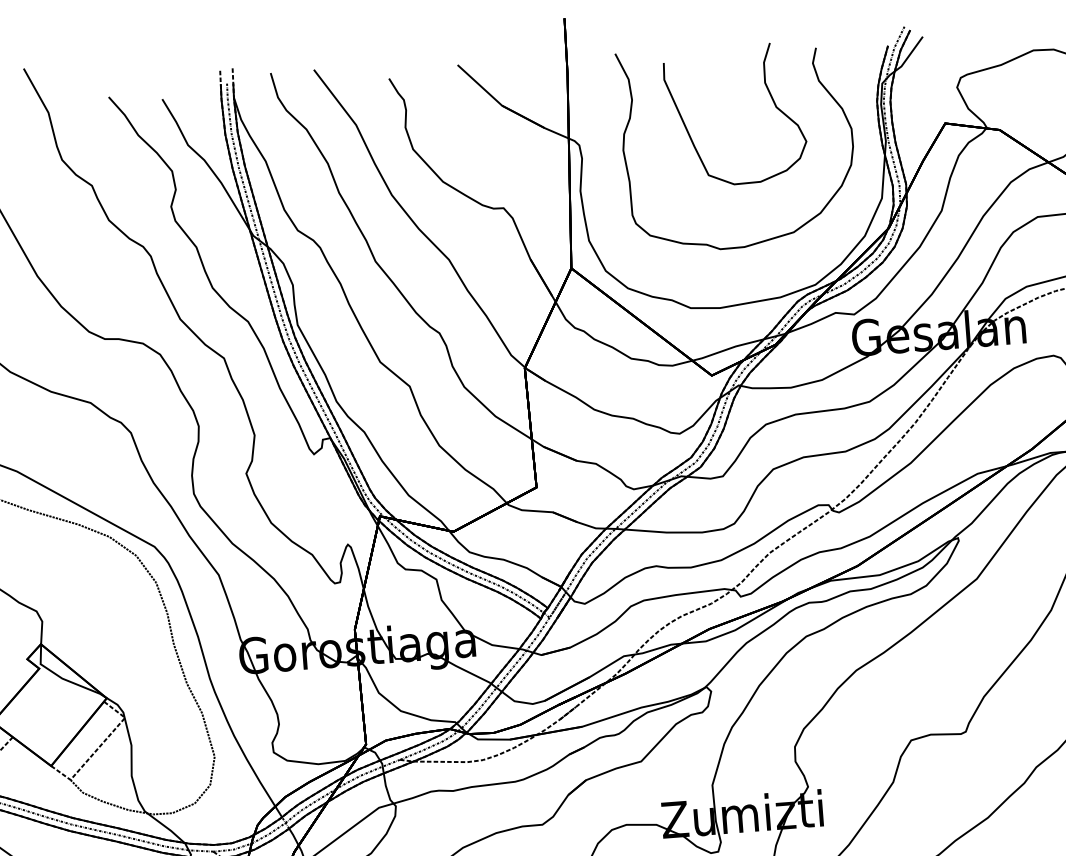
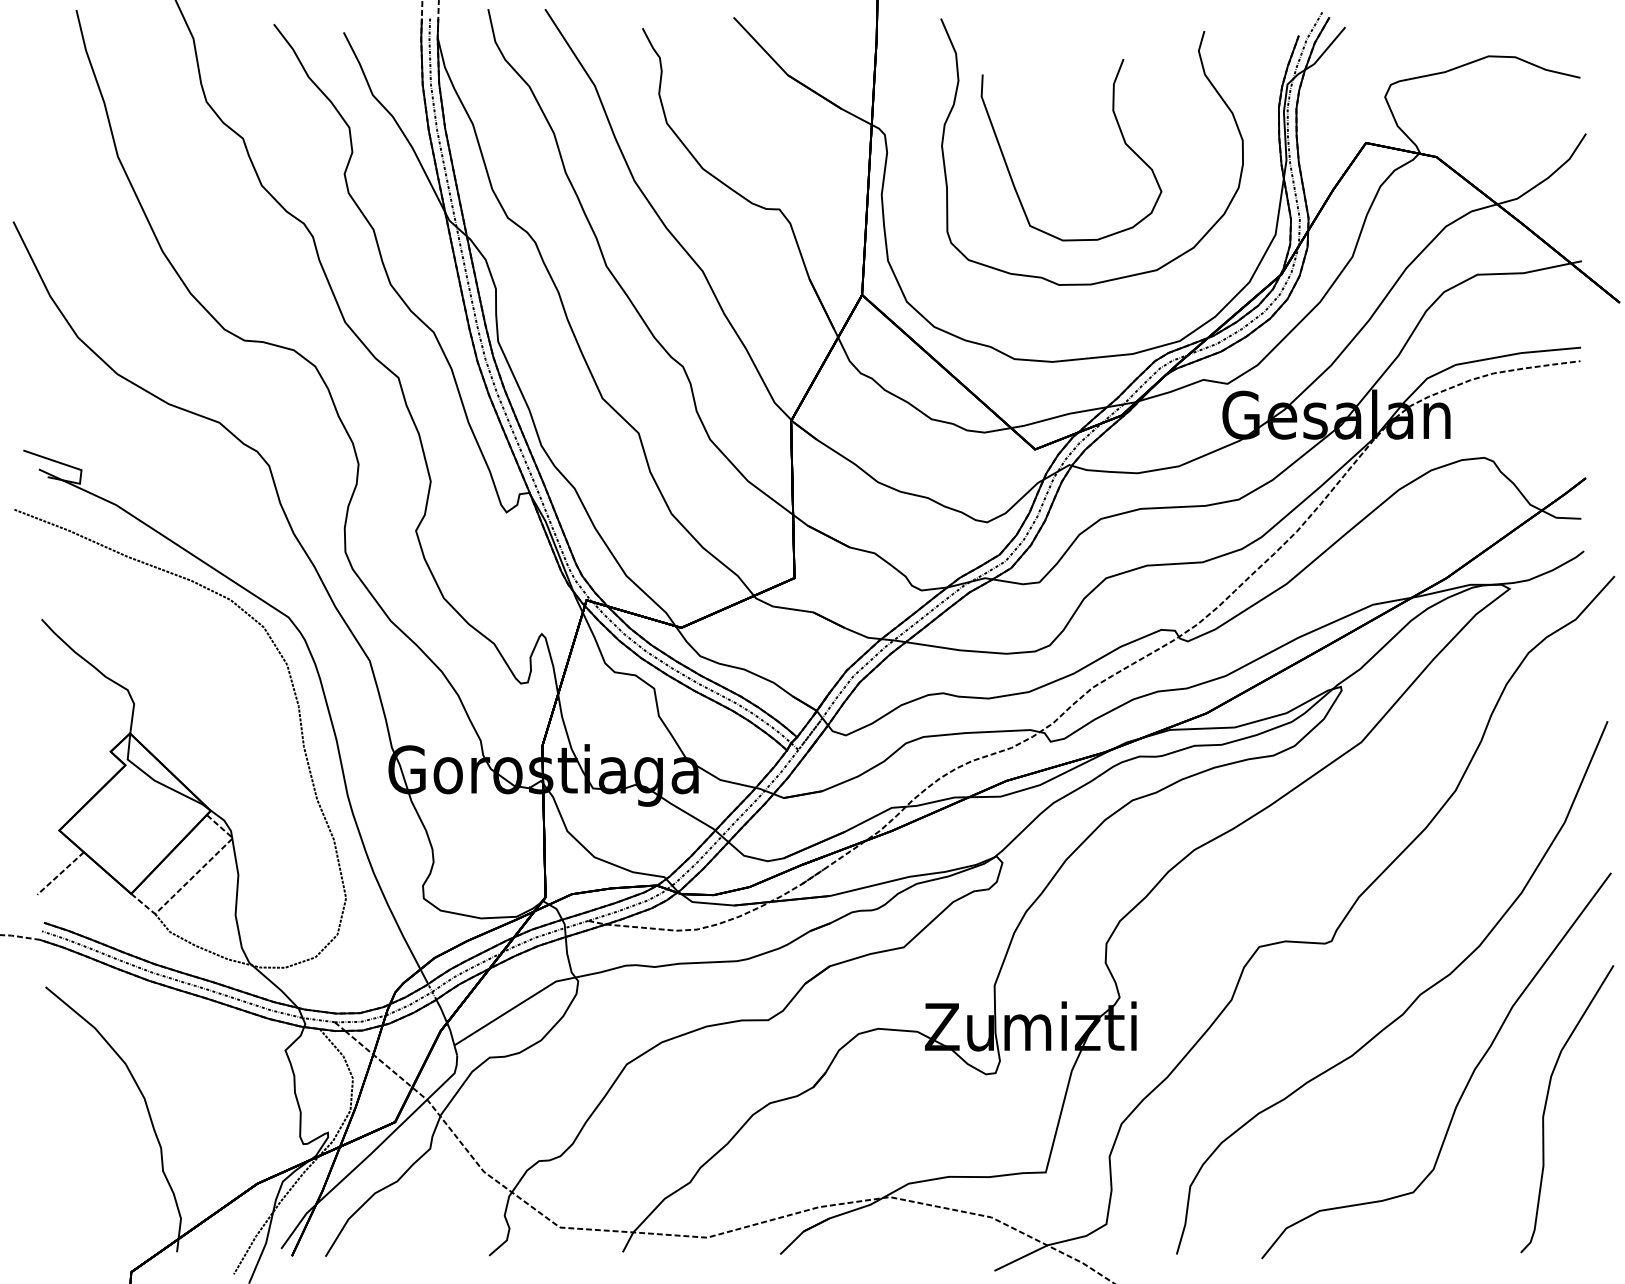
part: (771, 99) -> (1120, 133), moved

